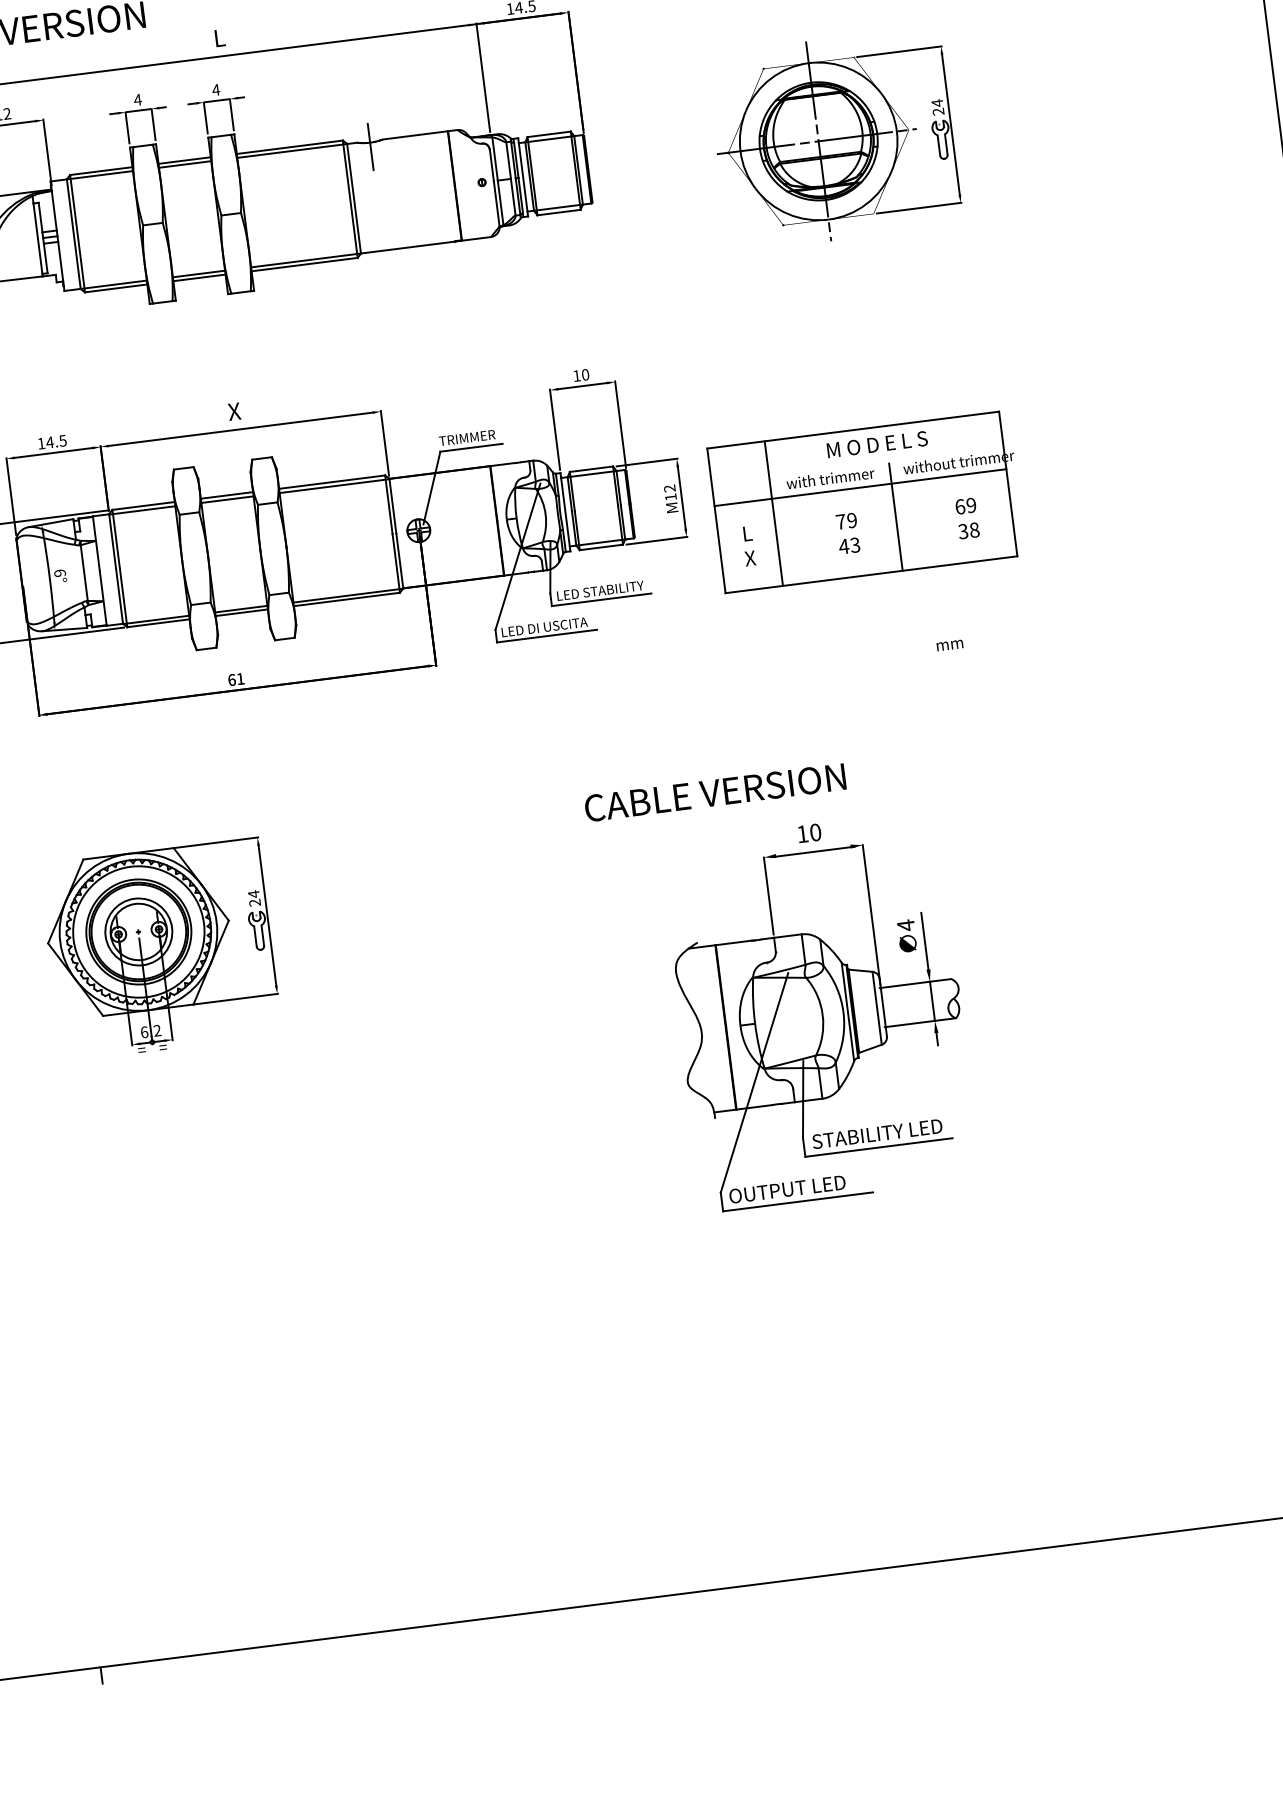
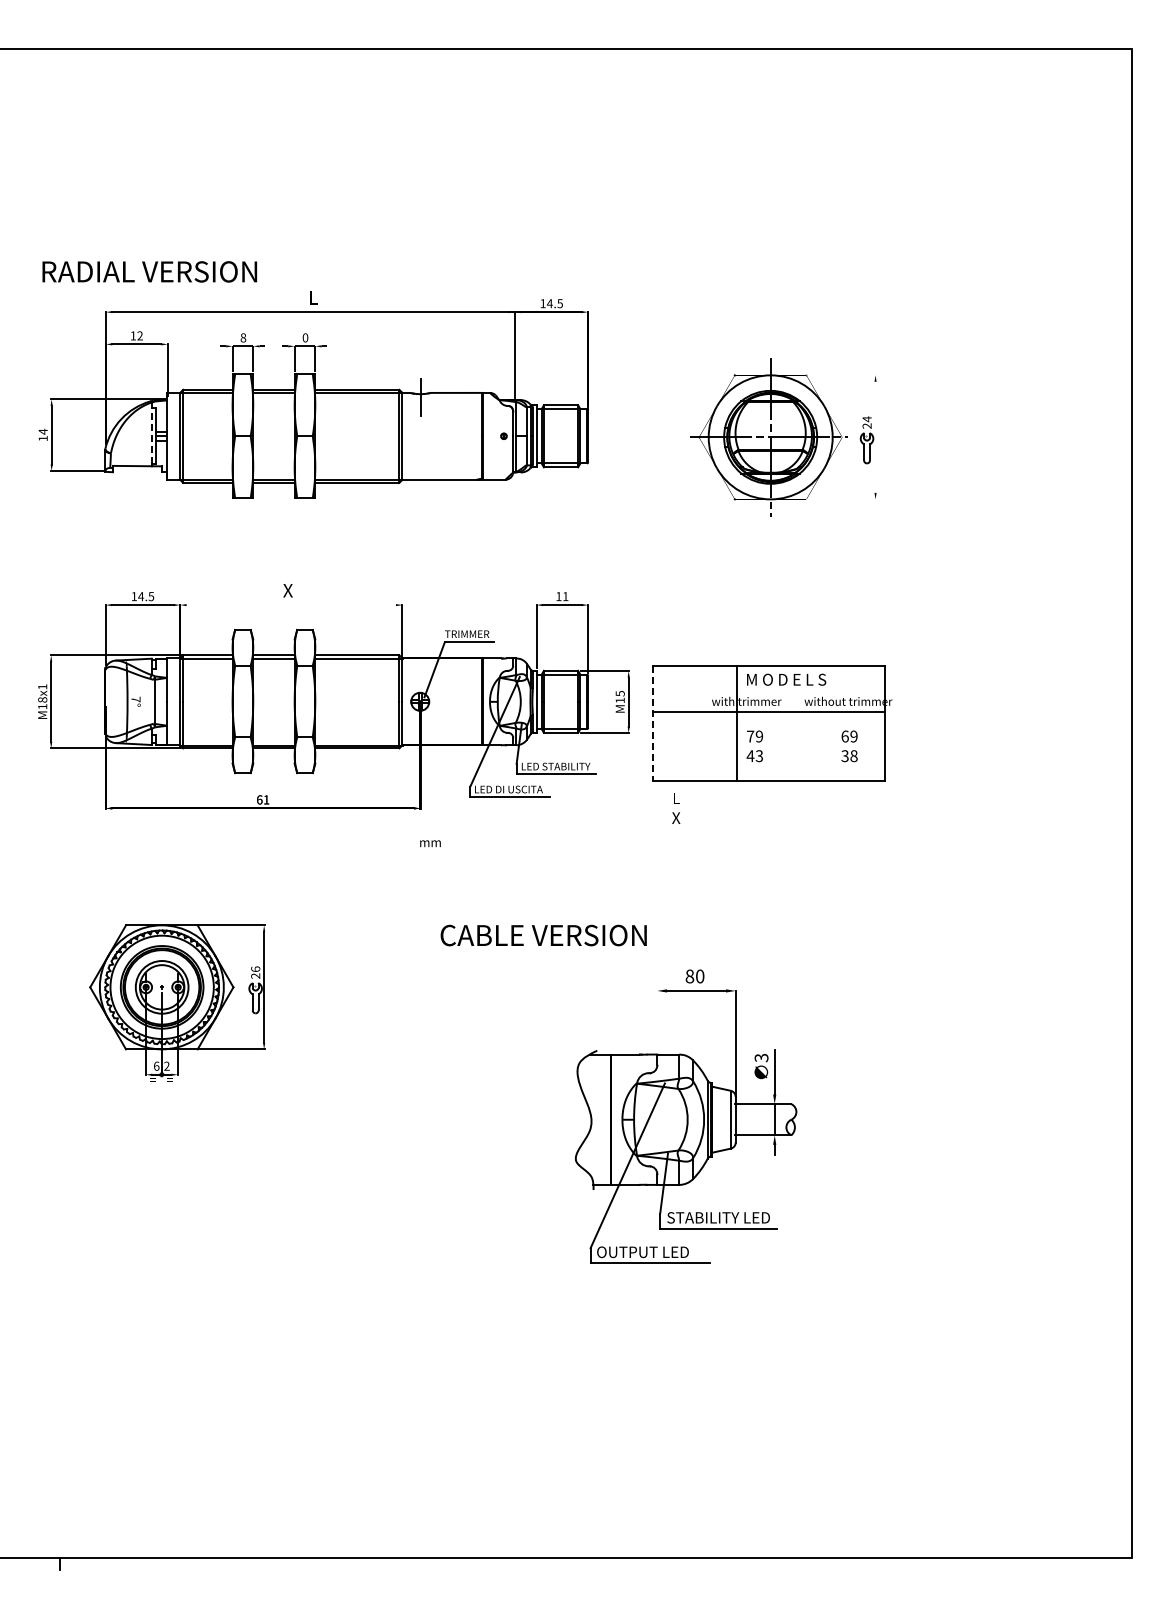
line: (899, 51) -> (842, 375), removed
text: (216, 89) -> (305, 337), 4 -> 0
text: (137, 99) -> (243, 337), 4 -> 8
line: (950, 123) -> (875, 436), removed
line: (919, 208) -> (842, 499), removed
line: (37, 238) -> (151, 436), solid -> dashed
text: (585, 374) -> (565, 596), 10 -> 11
line: (239, 429) -> (290, 605), removed
text: (668, 488) -> (619, 693), M12 -> M15
line: (774, 513) -> (737, 723), moved
line: (895, 516) -> (793, 737), removed
line: (716, 520) -> (653, 723), solid -> dashed
text: (749, 546) -> (676, 808), moved
text: (59, 573) -> (135, 699), 6° -> 7°
text: (949, 645) -> (430, 843), moved
text: (714, 792) -> (543, 935), moved
text: (802, 834) -> (689, 976), 10 -> 80
text: (253, 894) -> (255, 969), 24 -> 26
line: (768, 894) -> (657, 1020), removed
text: (905, 924) -> (761, 1057), 4 -> 3

